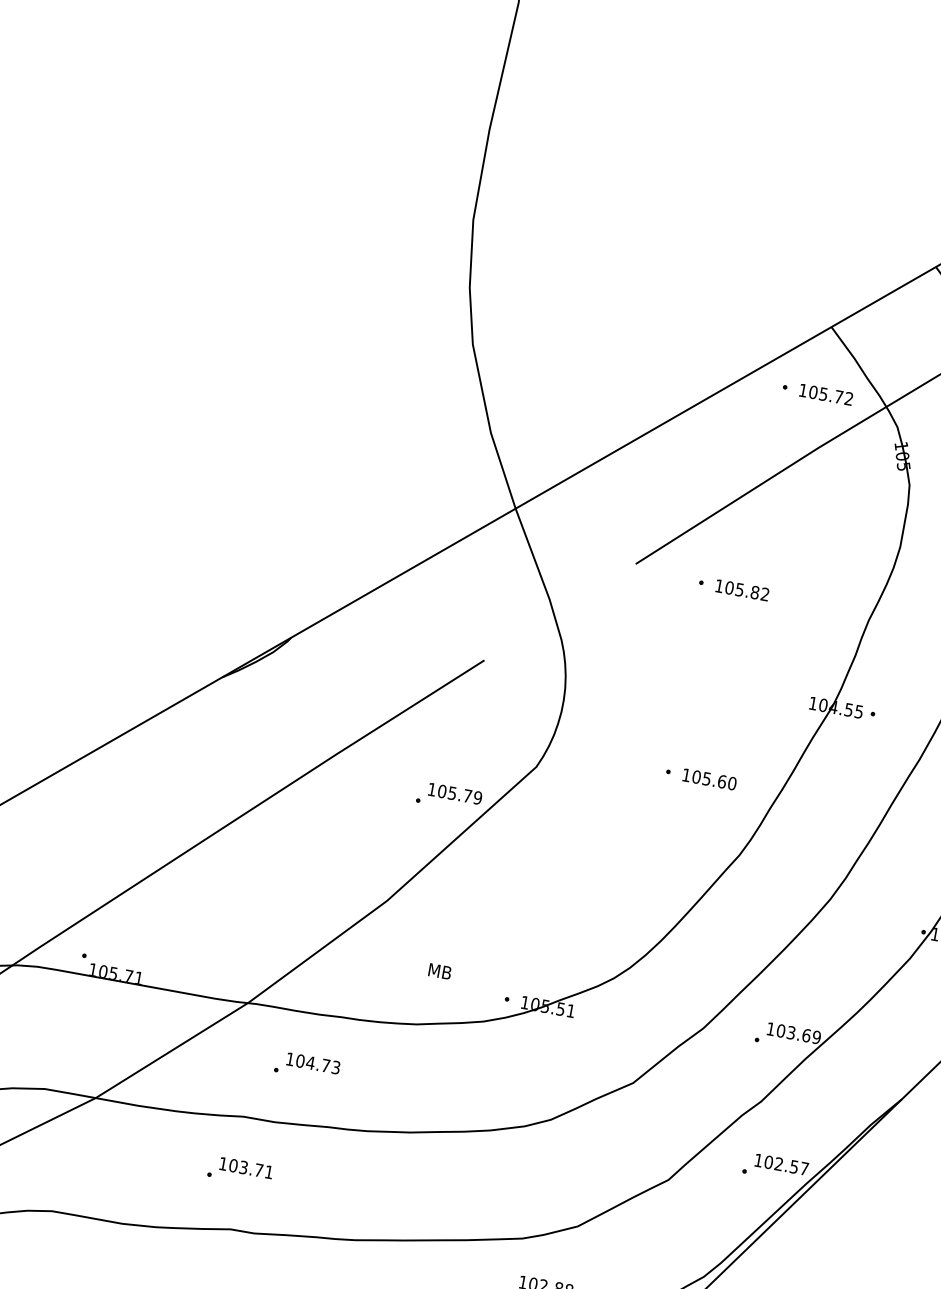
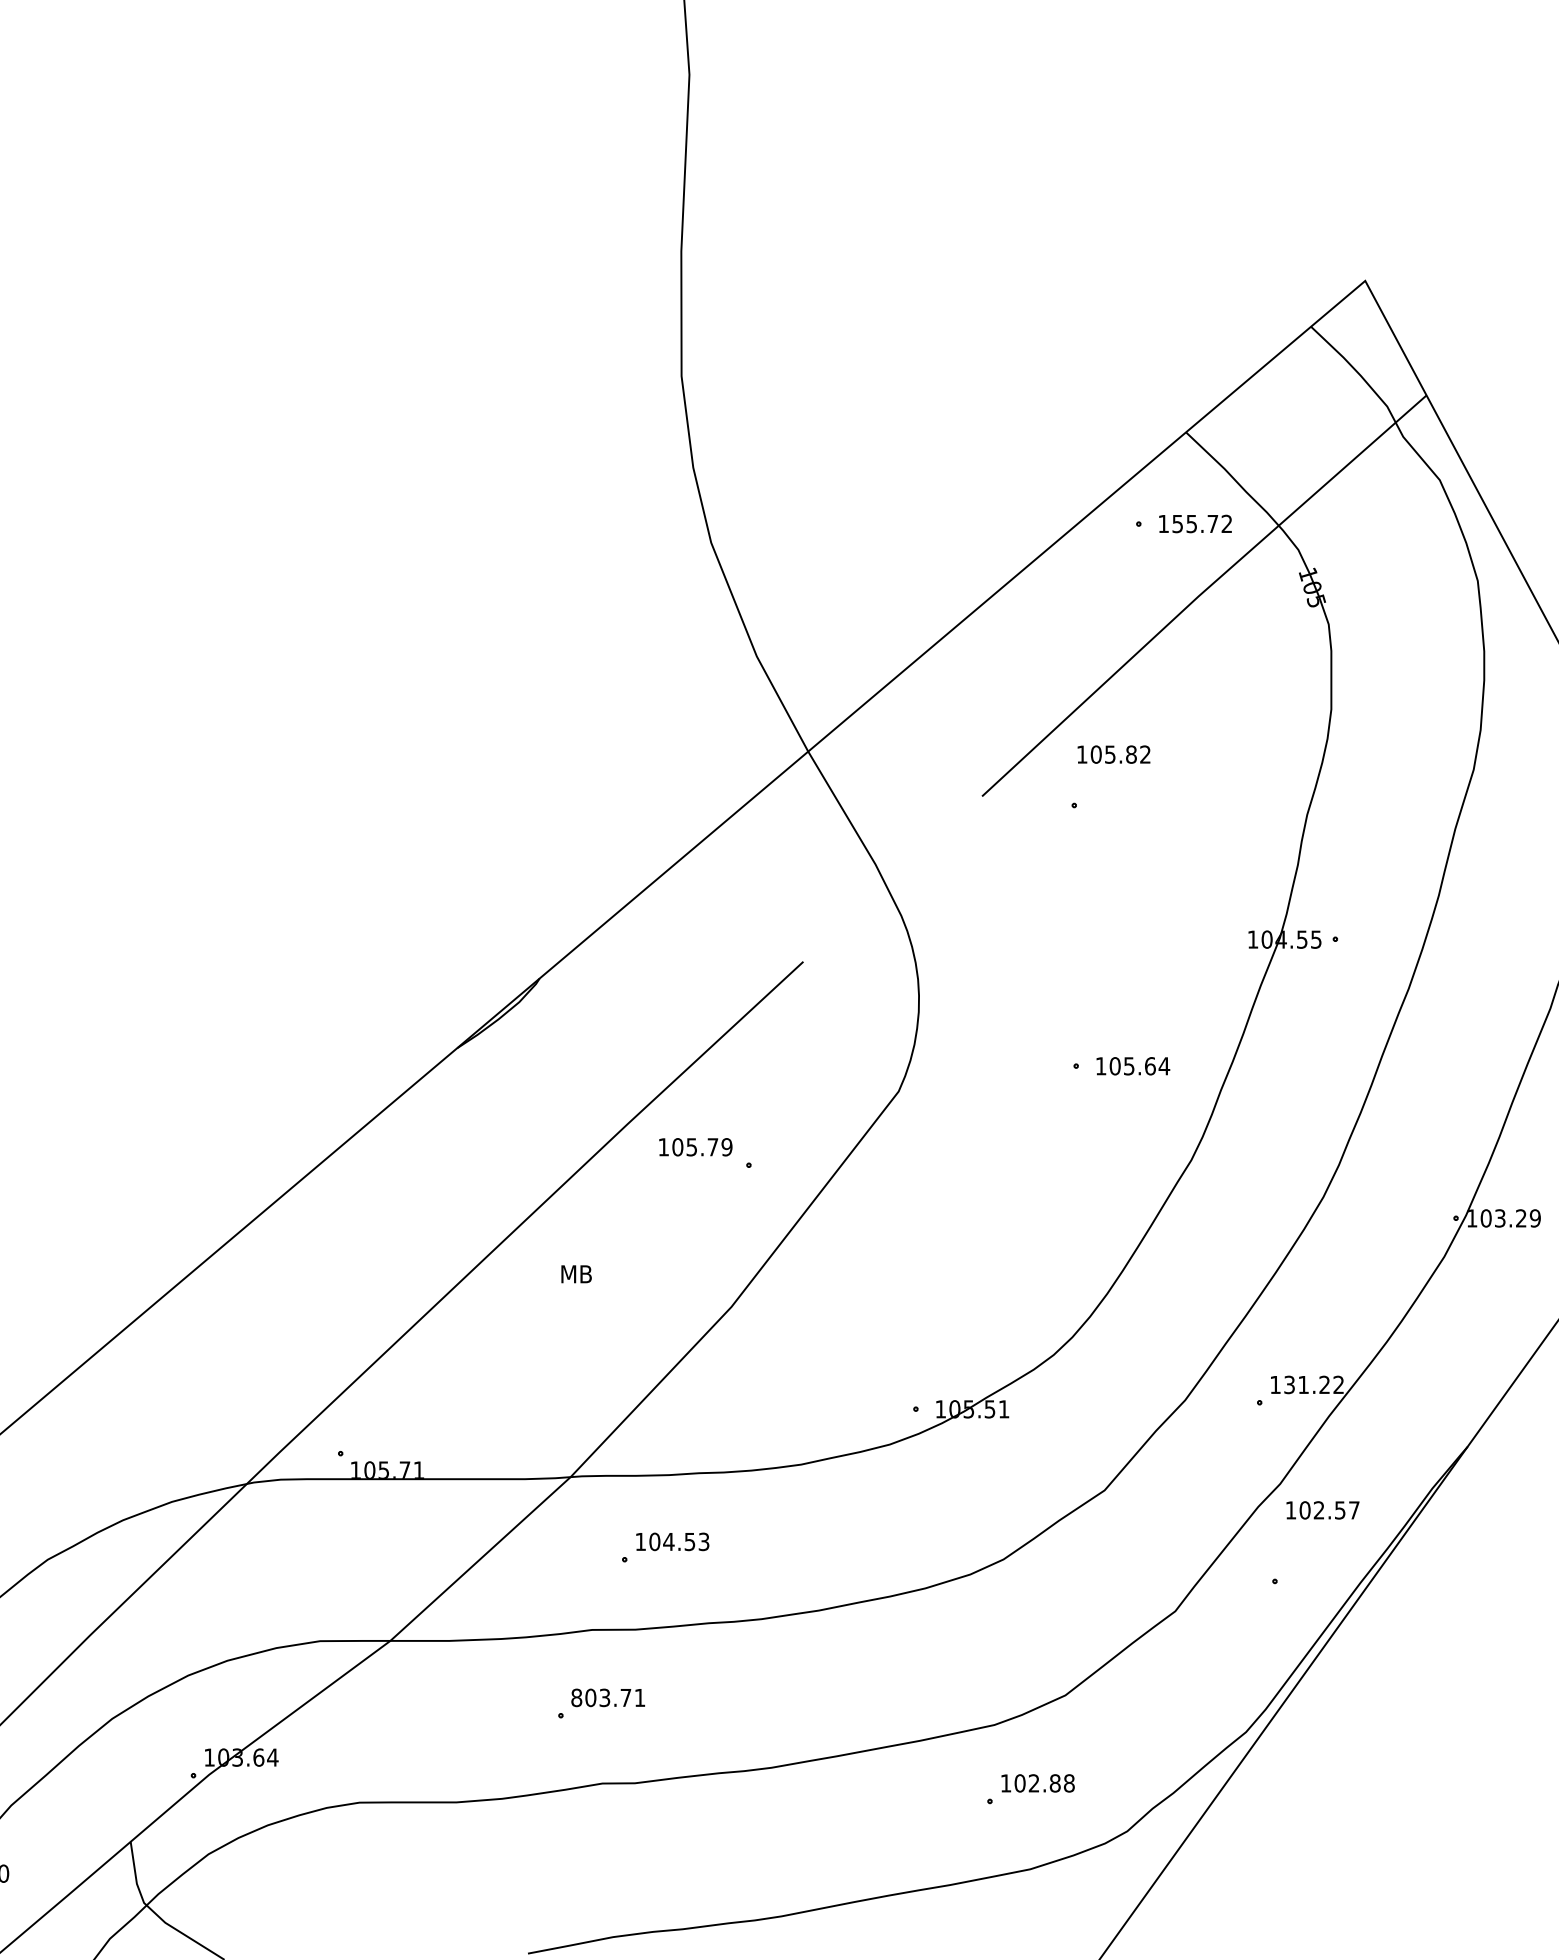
text: (813, 392) -> (1177, 523), 105.72 -> 155.72
text: (742, 590) -> (1113, 754), moved
text: (732, 783) -> (1164, 1066), 105.60 -> 105.64
text: (455, 794) -> (695, 1147), moved
text: (439, 971) -> (576, 1274), moved
text: (799, 1033) -> (1314, 1384), 103.69 -> 131.22
text: (325, 1066) -> (689, 1542), 104.73 -> 104.53
text: (223, 1163) -> (576, 1697), 103.71 -> 803.71
text: (781, 1164) -> (1322, 1510), moved

